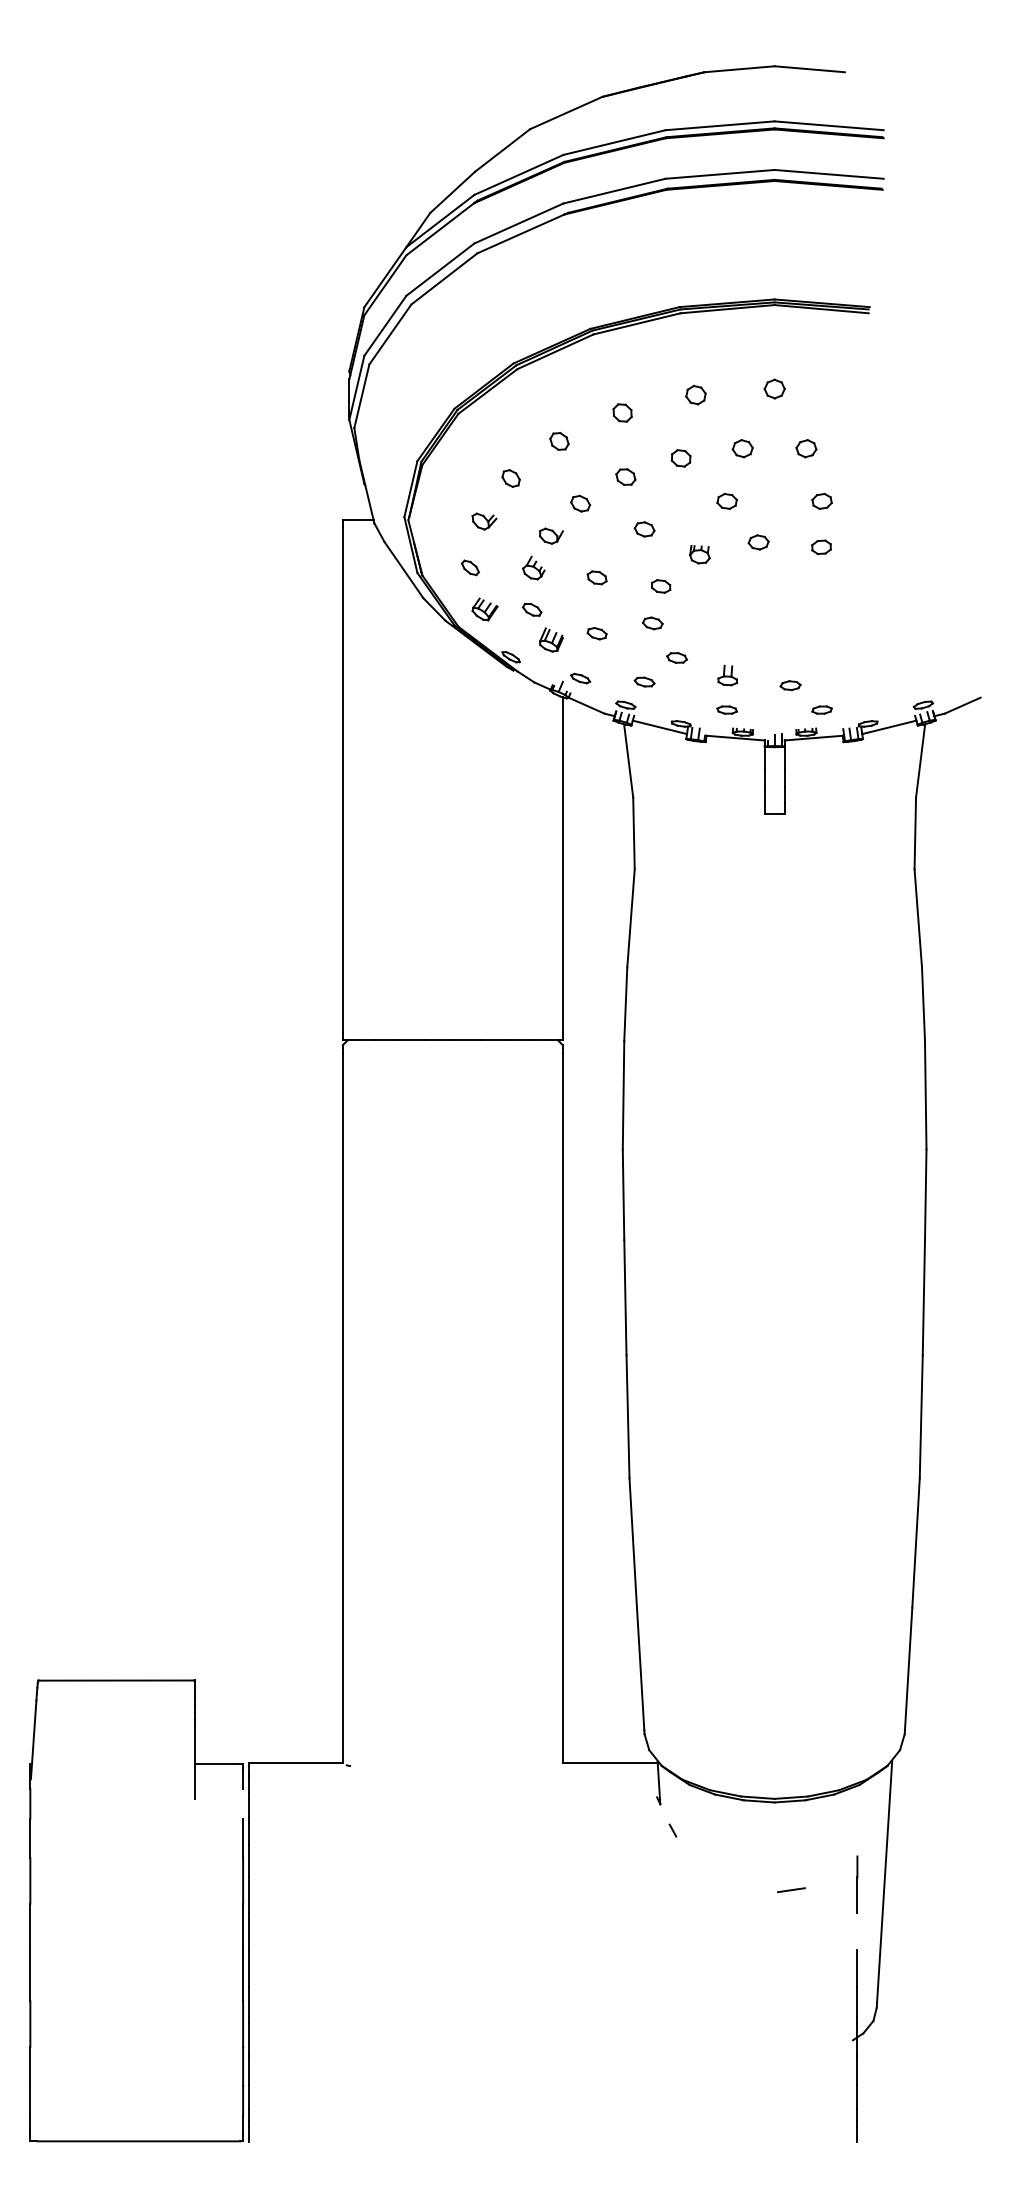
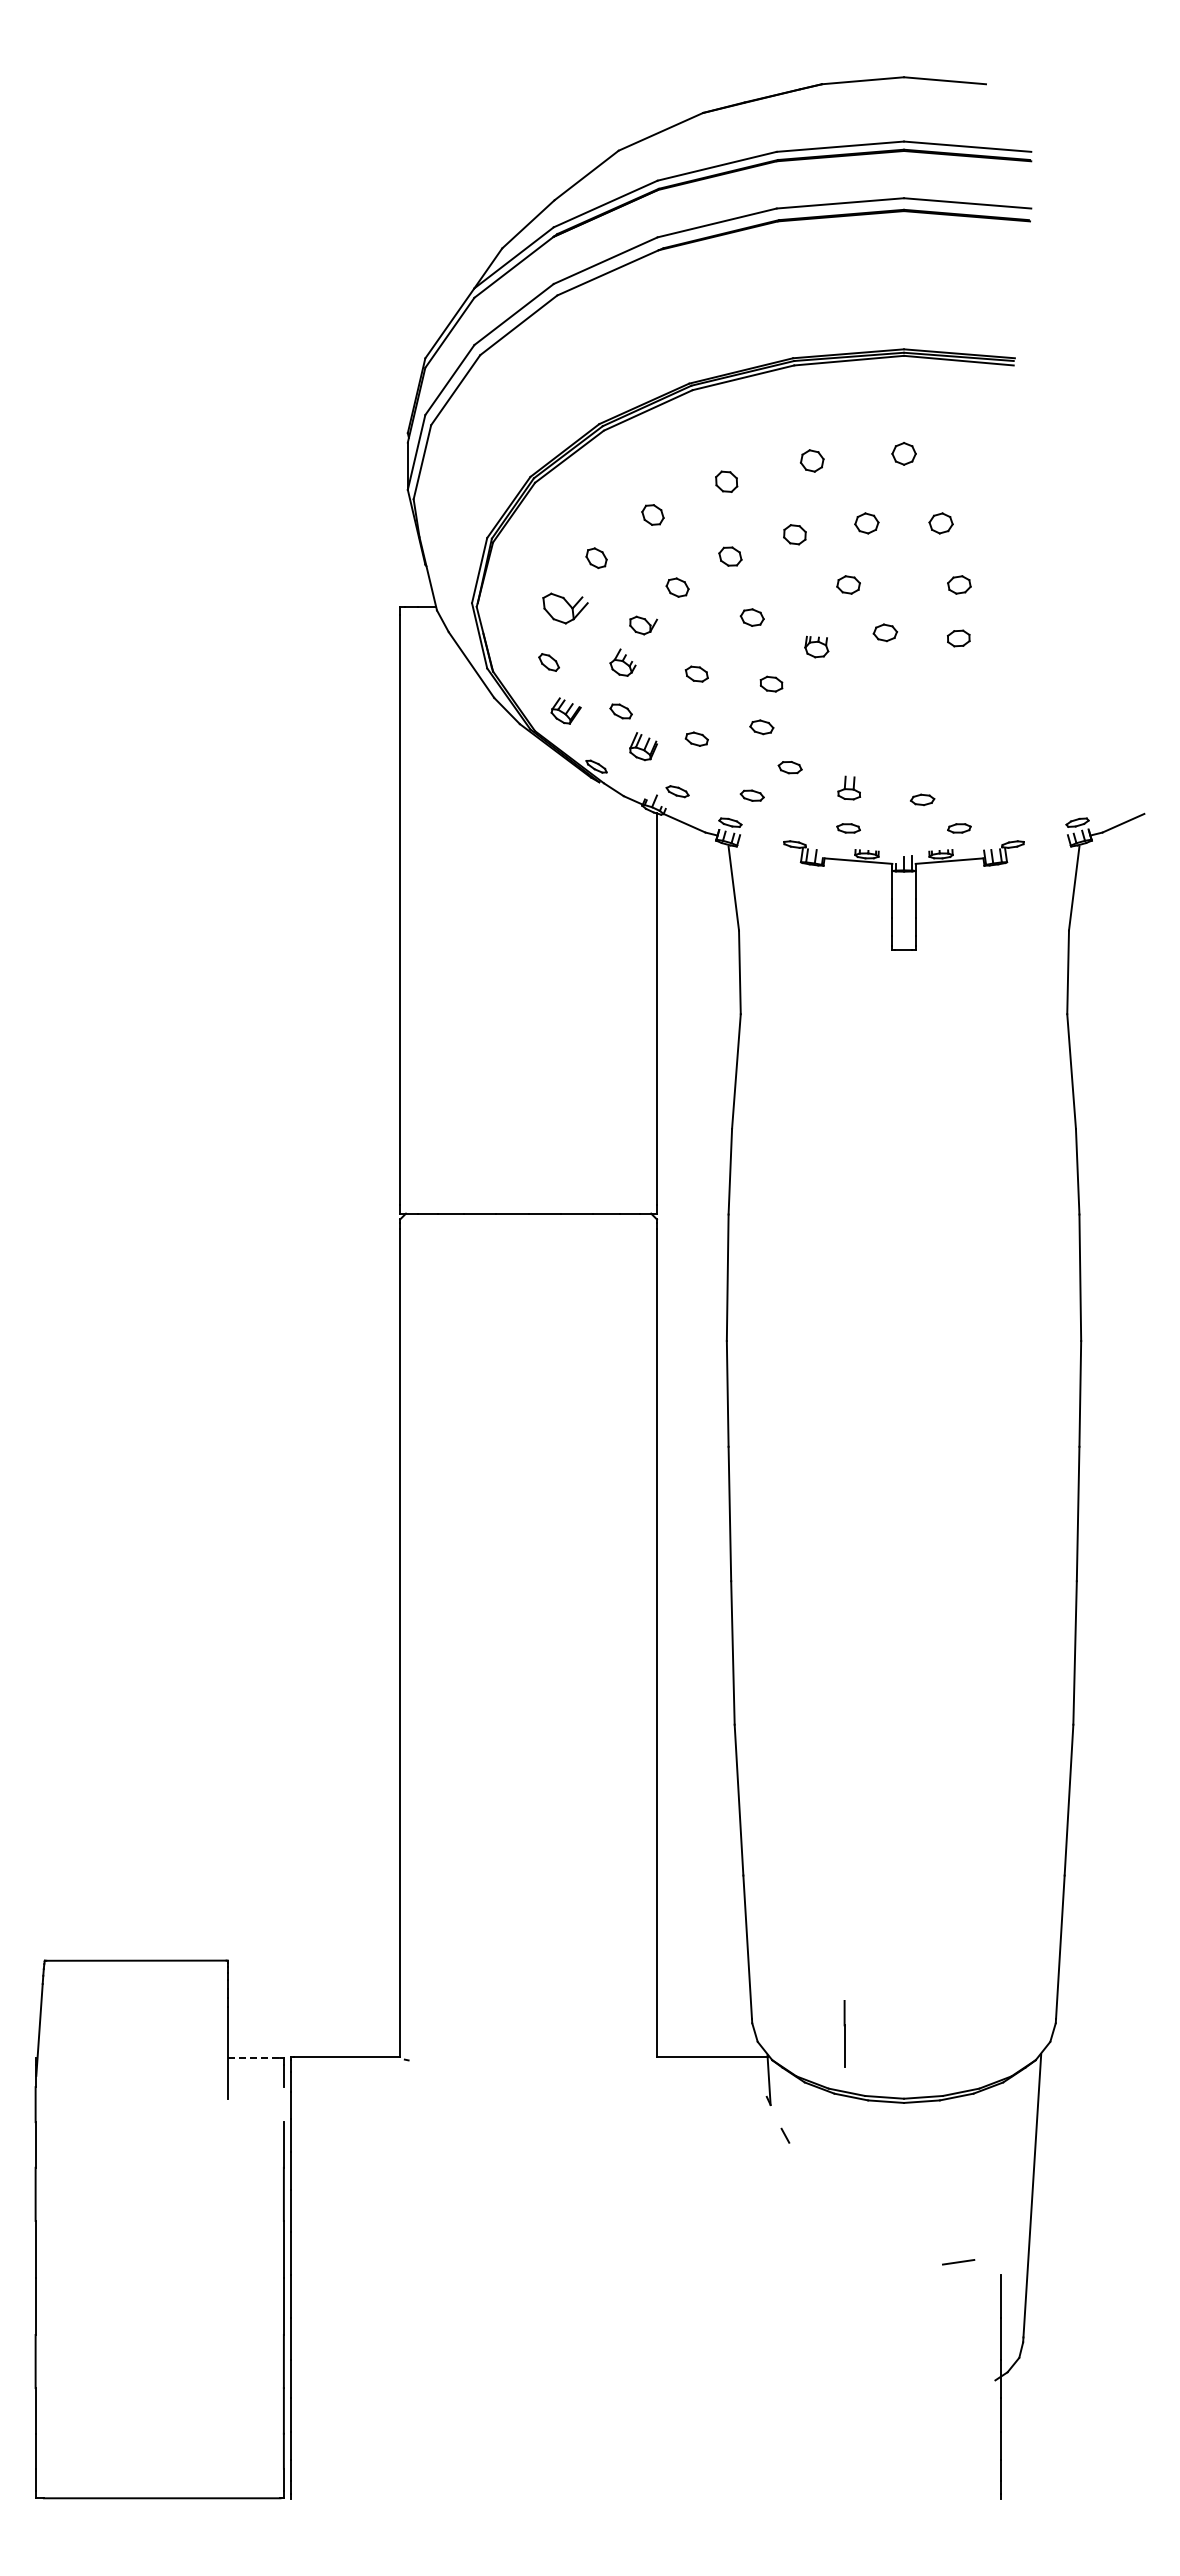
part: (484, 521) -> (565, 608), size x1.6
line: (659, 727) -> (769, 848), removed
line: (889, 727) -> (1037, 848), removed
line: (217, 1763) -> (254, 2057), solid -> dashed
line: (857, 1884) -> (844, 2033), moved
line: (791, 1890) -> (958, 2262), moved

